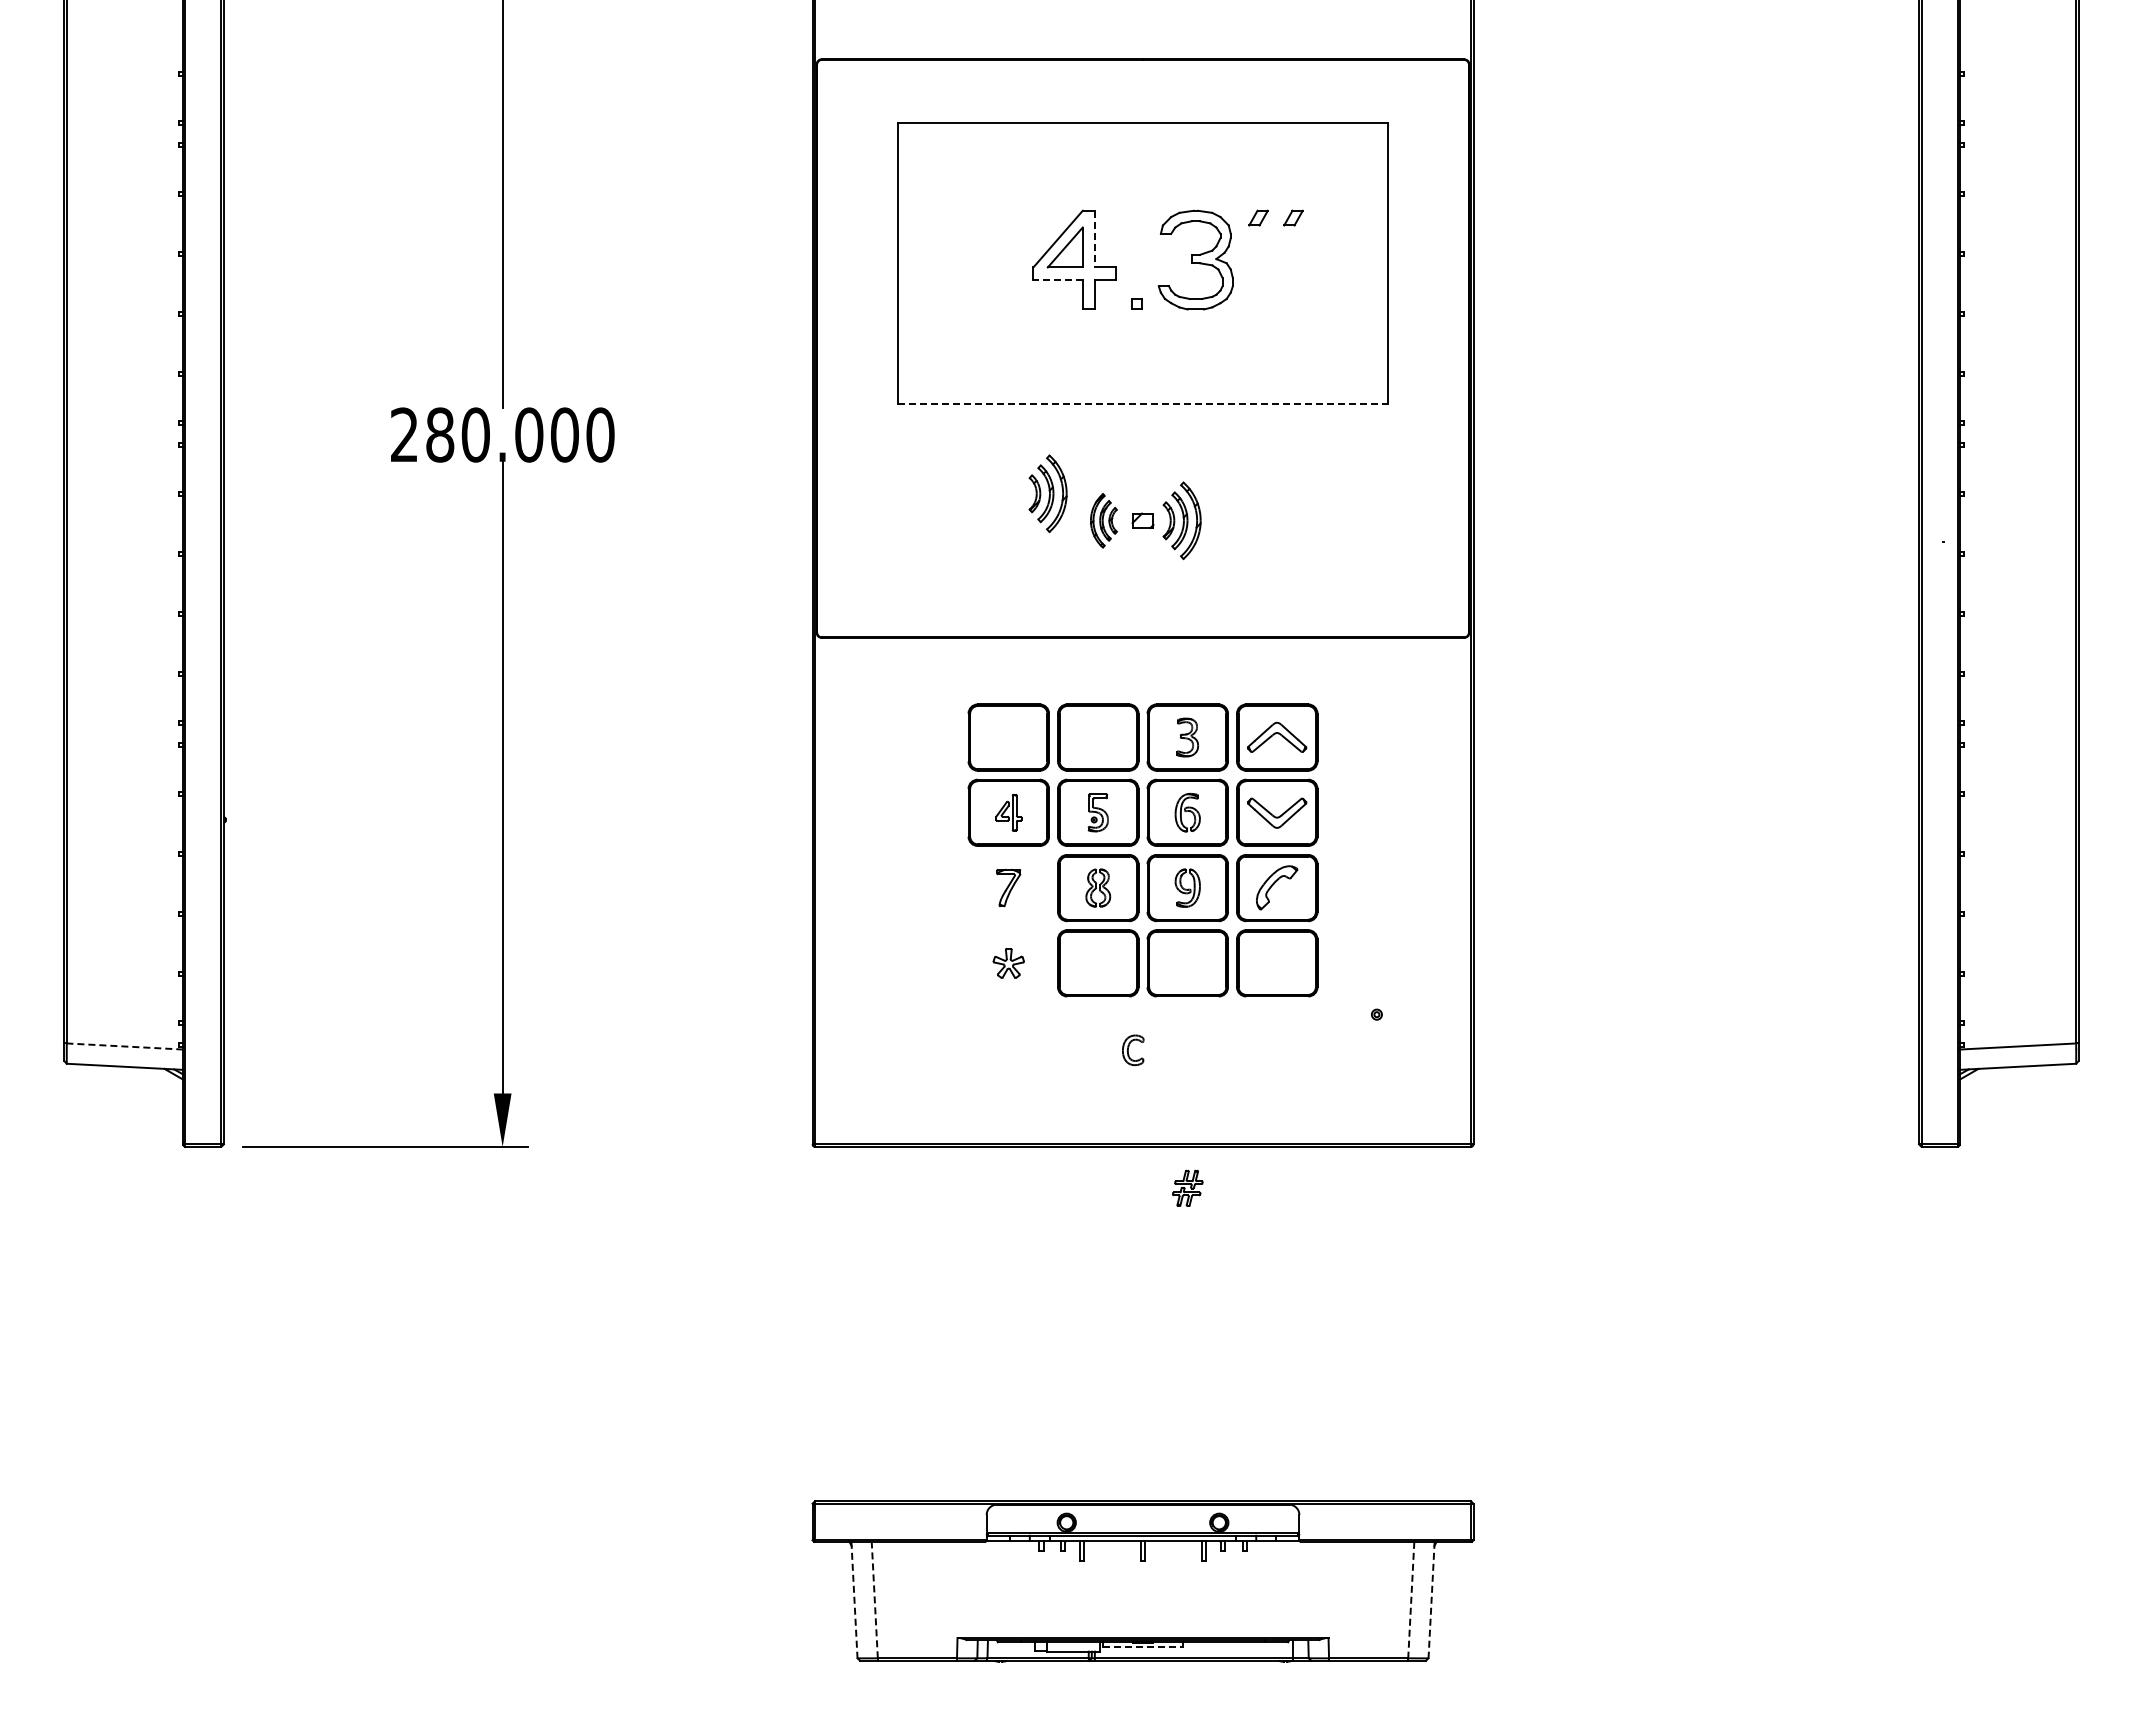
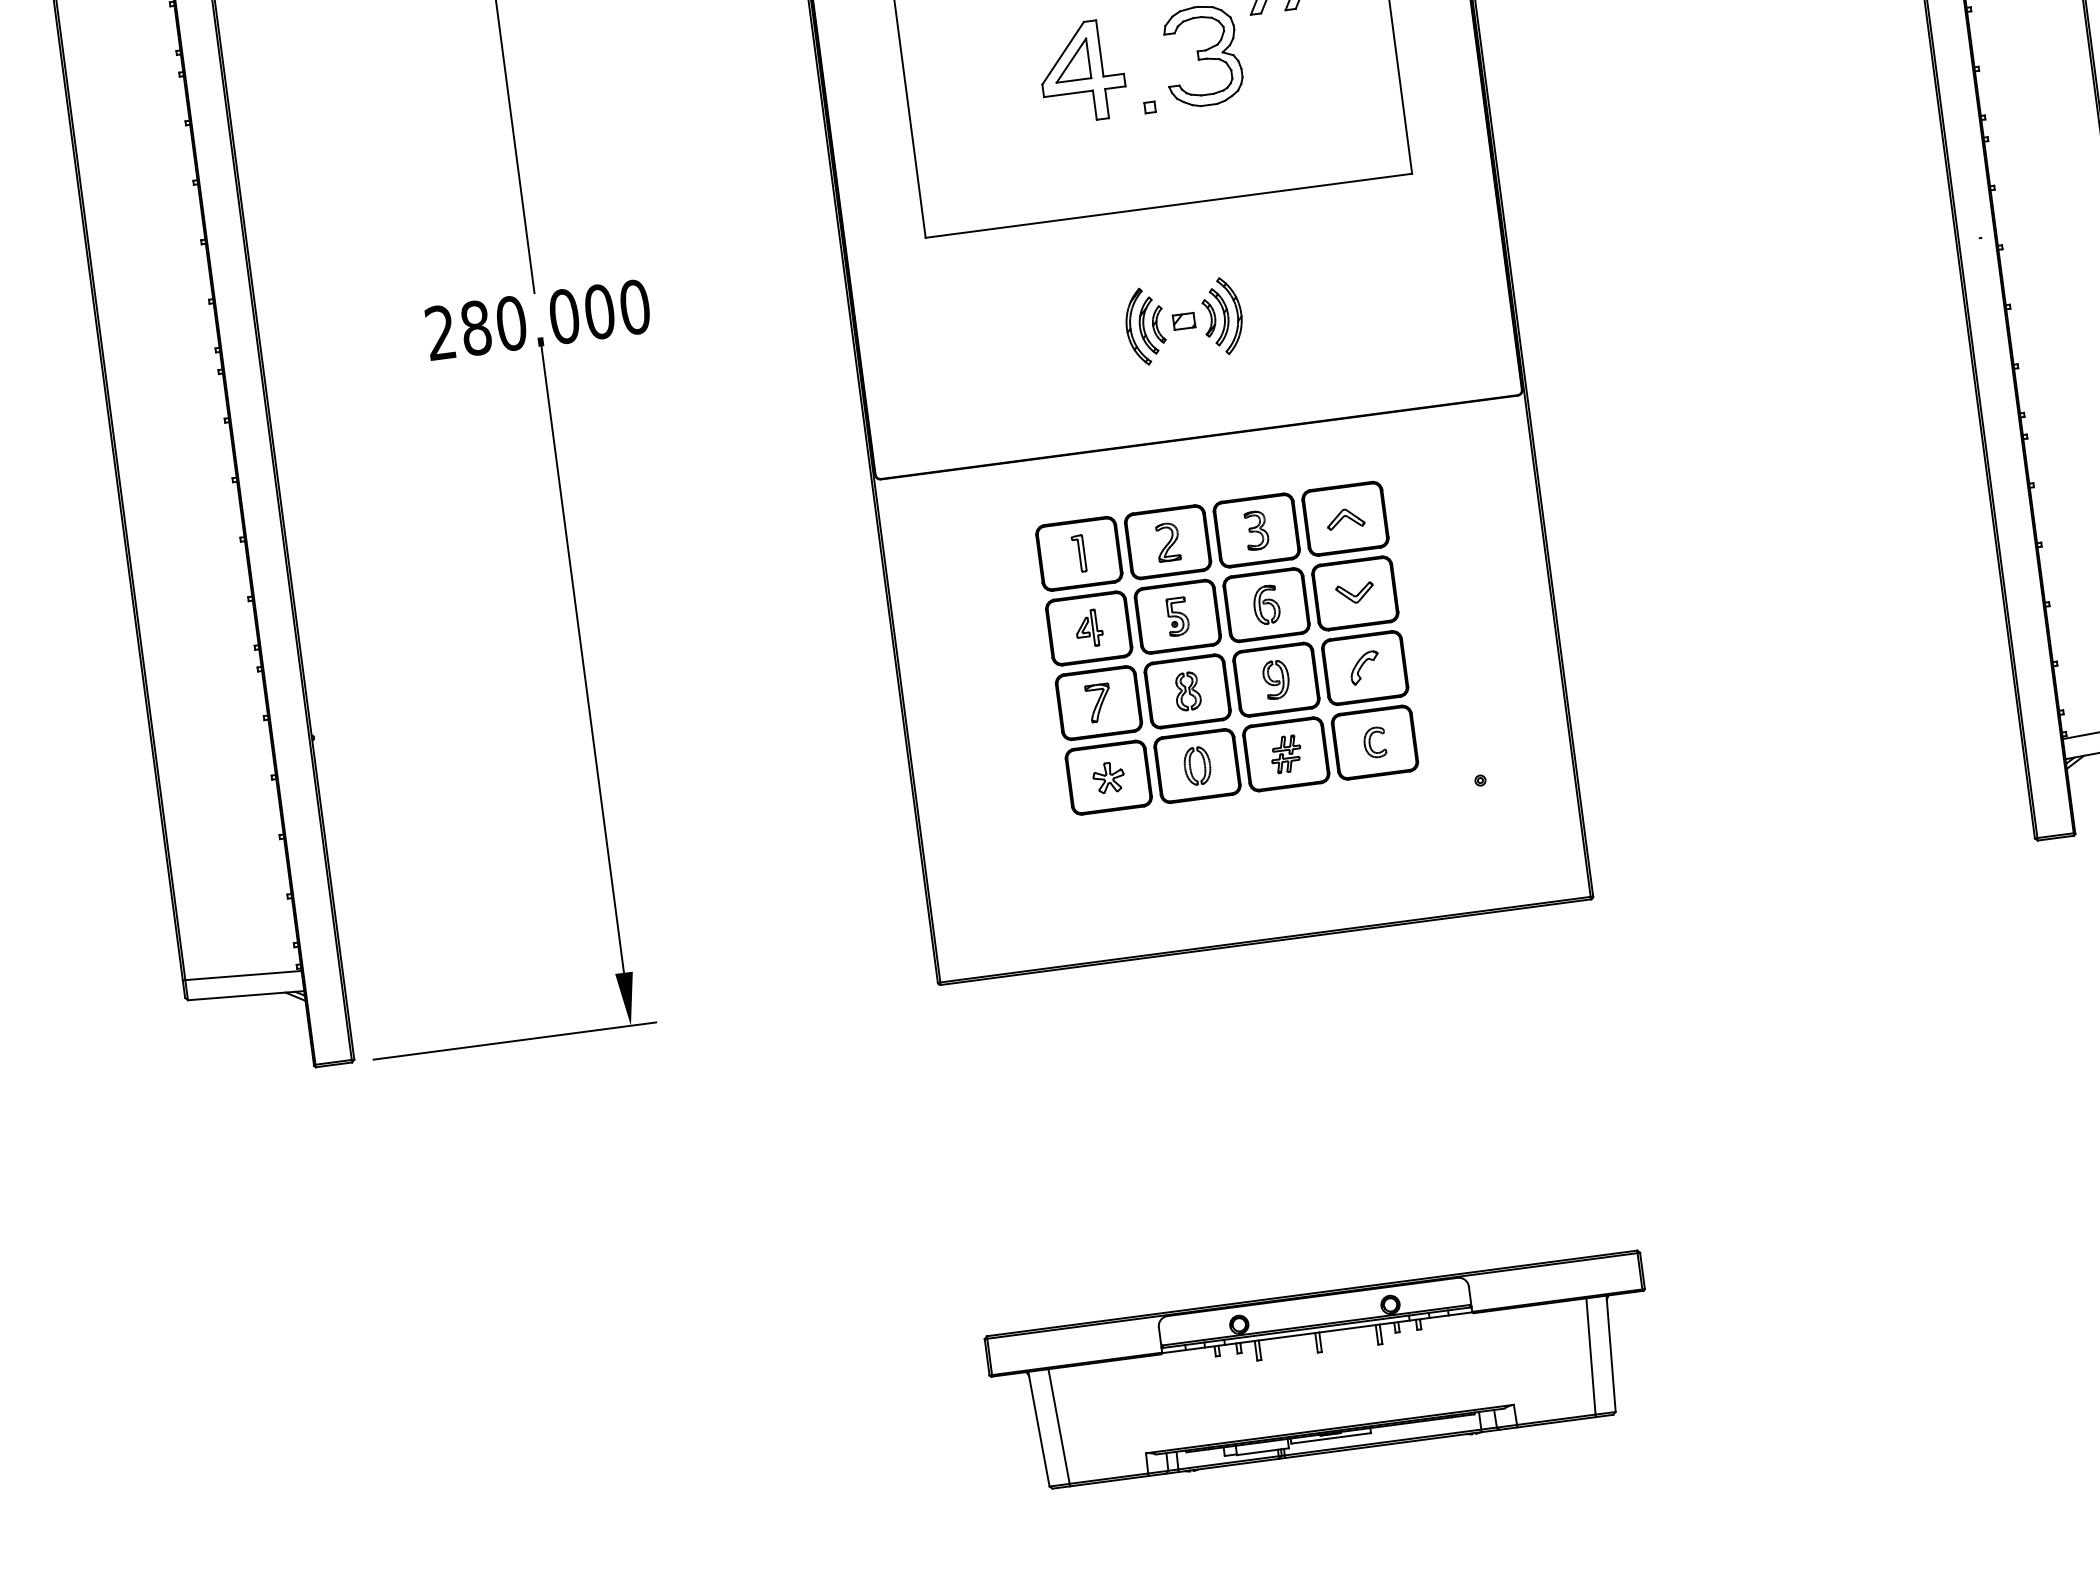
line: (1095, 239) -> (1100, 48), dashed -> solid
line: (1058, 280) -> (1068, 94), dashed -> solid
line: (1143, 404) -> (1169, 206), dashed -> solid
part: (1047, 493) -> (1085, 306), removed
part: (1103, 520) -> (1144, 326), size x1.43
part: (1008, 737) -> (1079, 553), added
part: (1097, 737) -> (1167, 542), added
part: (1277, 737) -> (1345, 518), size x0.62
part: (1277, 812) -> (1355, 593), size x0.62
part: (1276, 887) -> (1364, 667), size x0.71
part: (1008, 925) -> (1103, 740), added
part: (1097, 962) -> (1196, 765), added
line: (124, 1046) -> (242, 975), dashed -> solid
part: (1133, 1049) -> (1375, 741), moved
part: (1187, 1187) -> (1285, 753), moved
line: (874, 1599) -> (1058, 1425), dashed -> solid
line: (854, 1600) -> (1039, 1429), dashed -> solid
line: (1411, 1600) -> (1591, 1356), dashed -> solid
line: (1431, 1600) -> (1611, 1354), dashed -> solid
line: (1143, 1647) -> (1331, 1438), dashed -> solid

